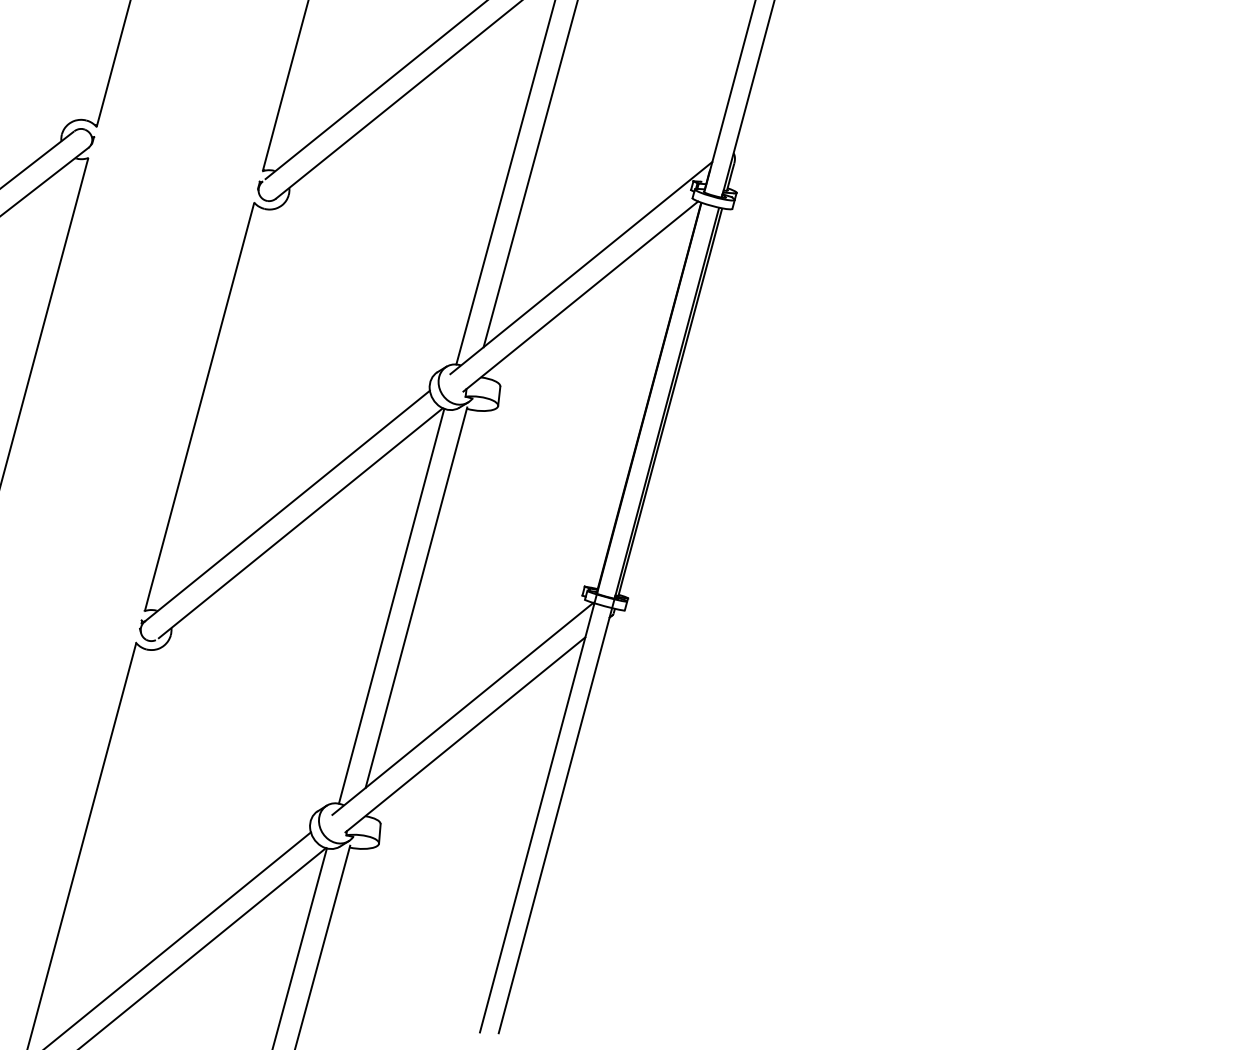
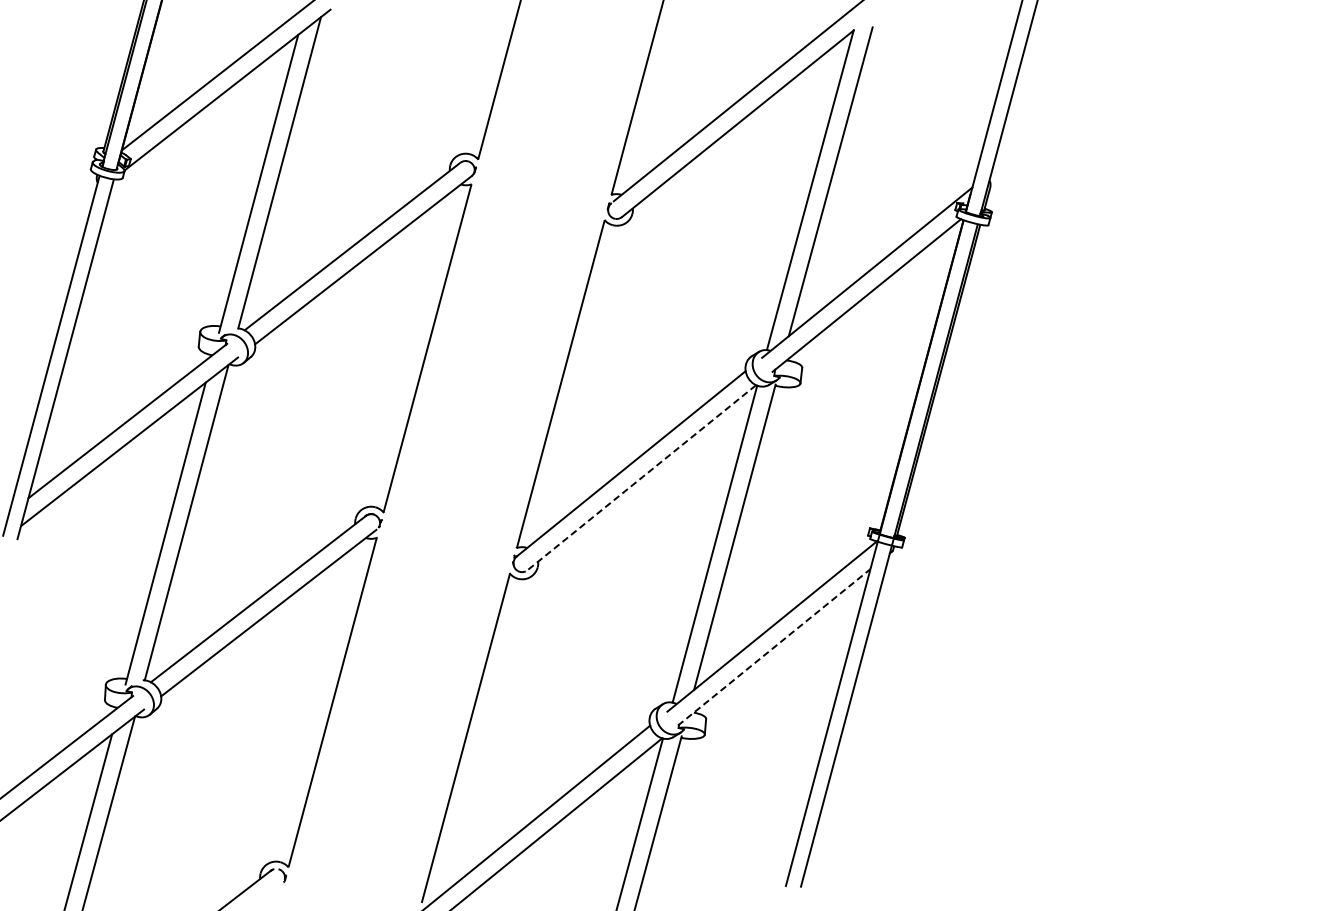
line: (301, 523) -> (642, 477), solid -> dashed
line: (465, 735) -> (774, 647), solid -> dashed

